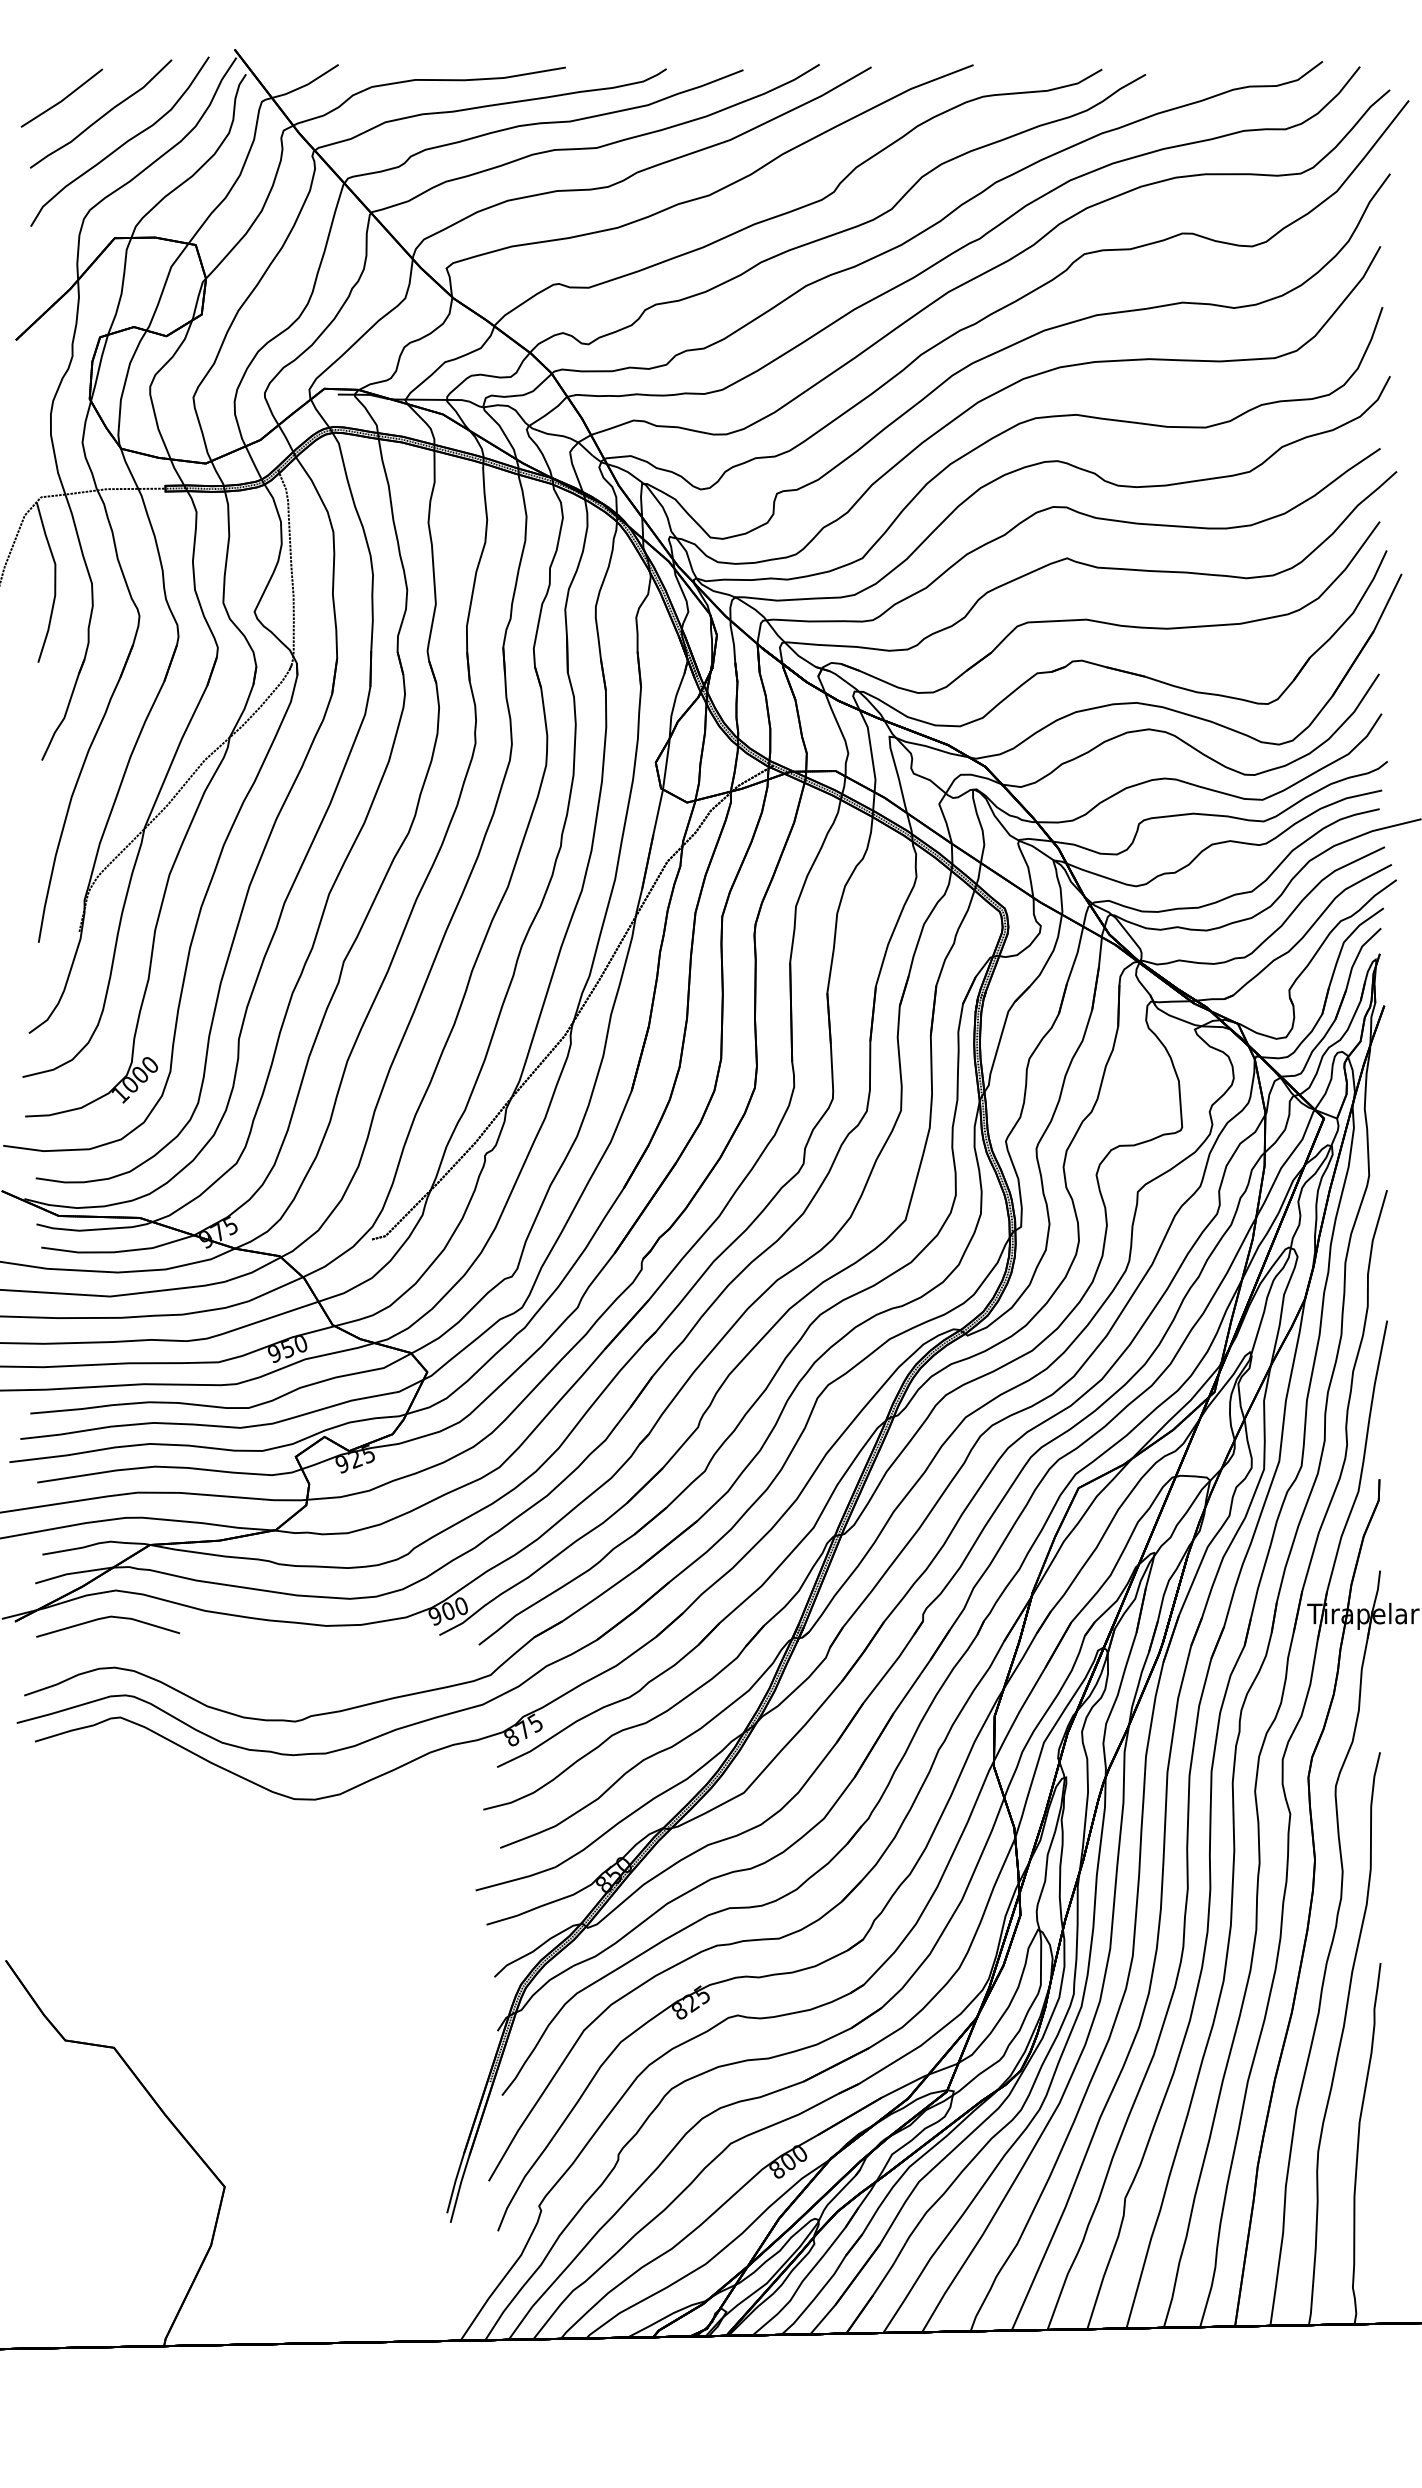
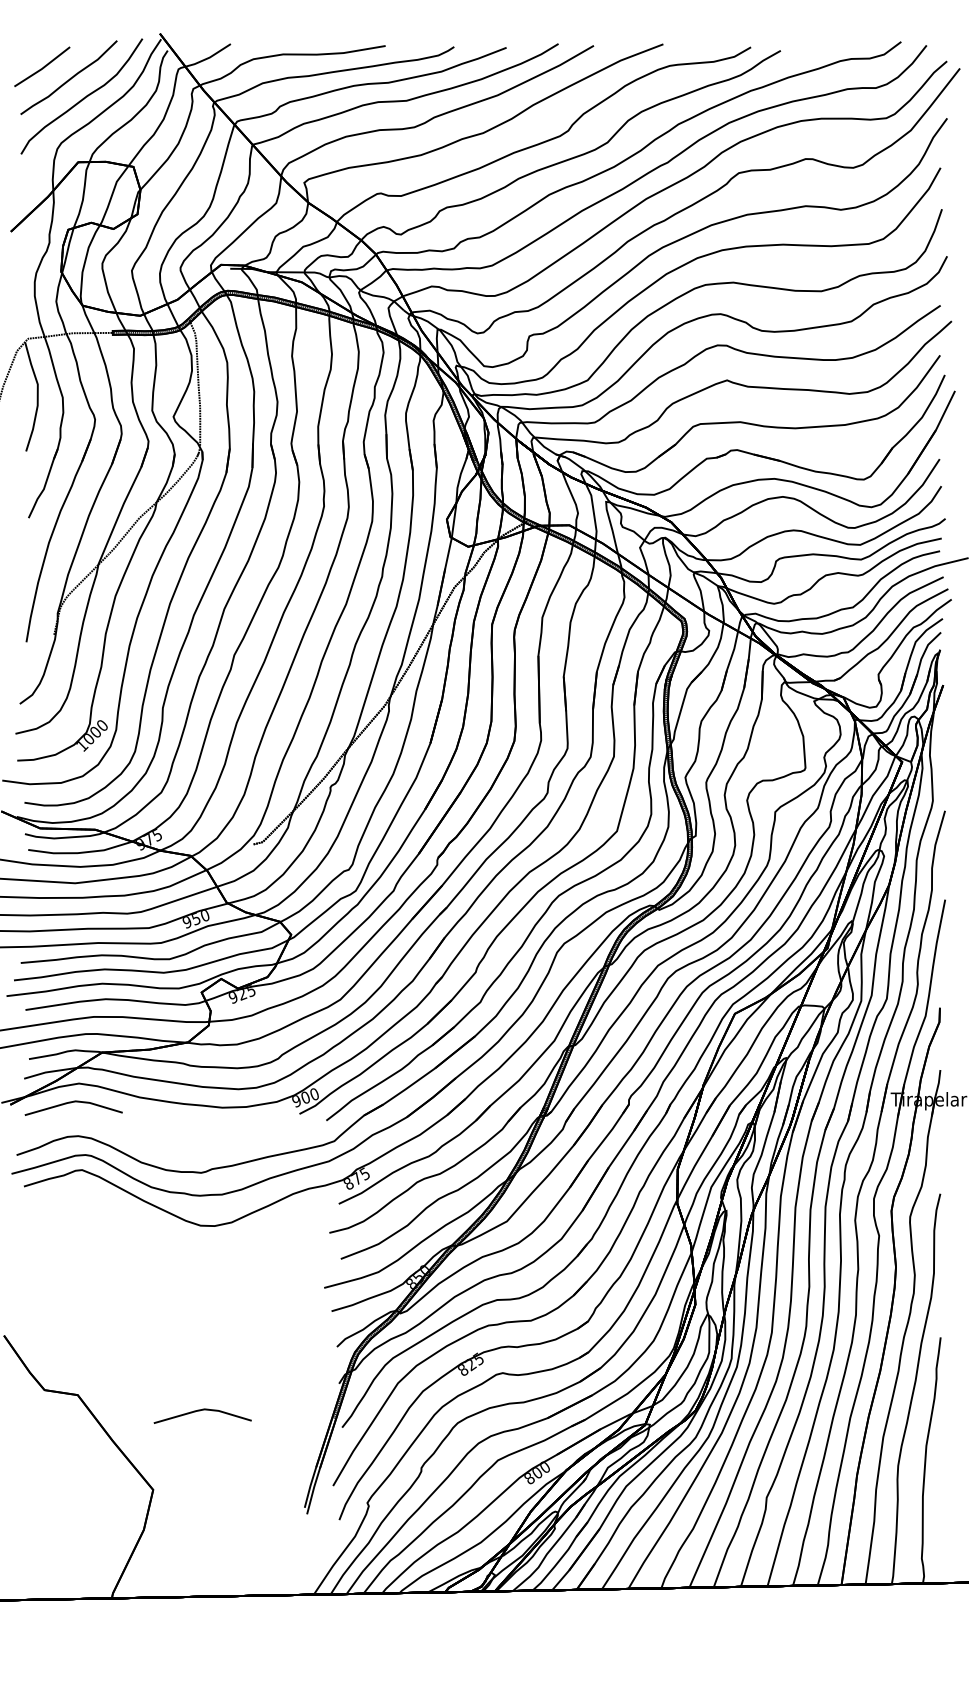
line: (294, 2071) -> (200, 1411), added

